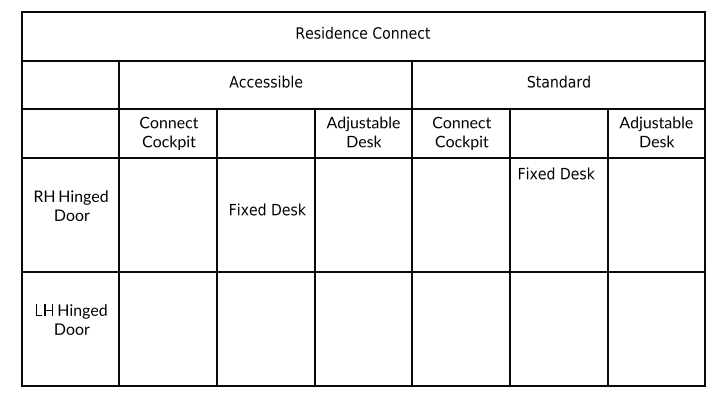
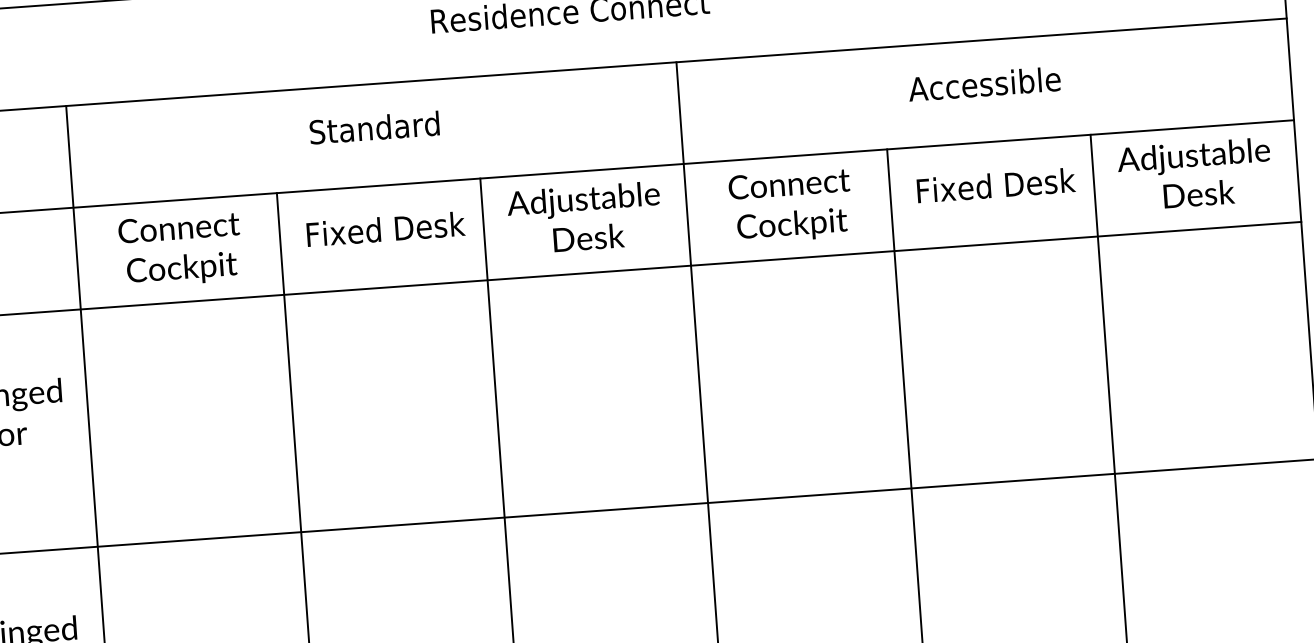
text: (265, 81) -> (373, 127), Accessible -> Standard
text: (558, 81) -> (984, 83), Standard -> Accessible
text: (556, 173) -> (995, 185), moved
text: (267, 209) -> (385, 229), moved

